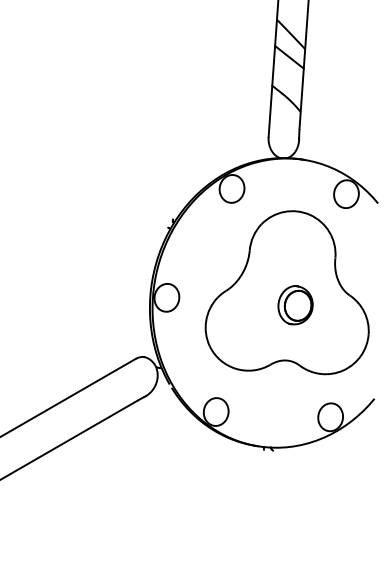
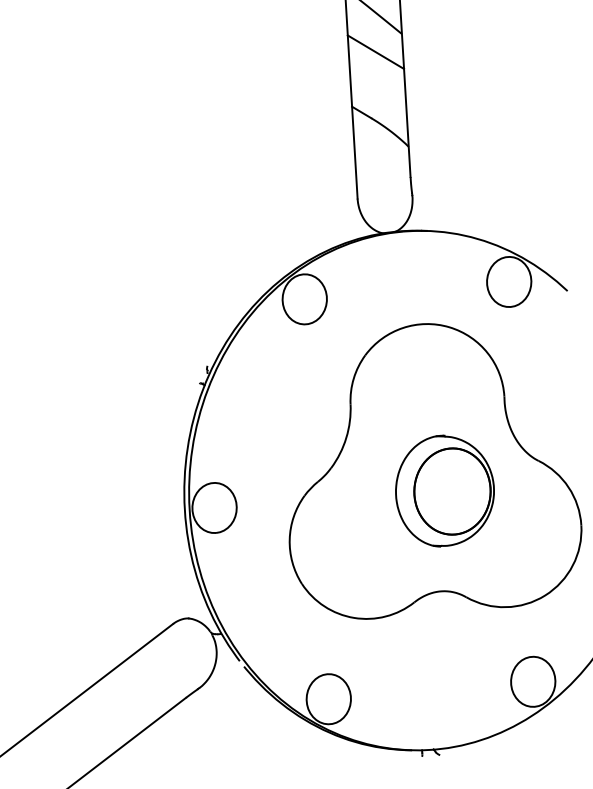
part: (295, 305) -> (444, 491), size x1.6

